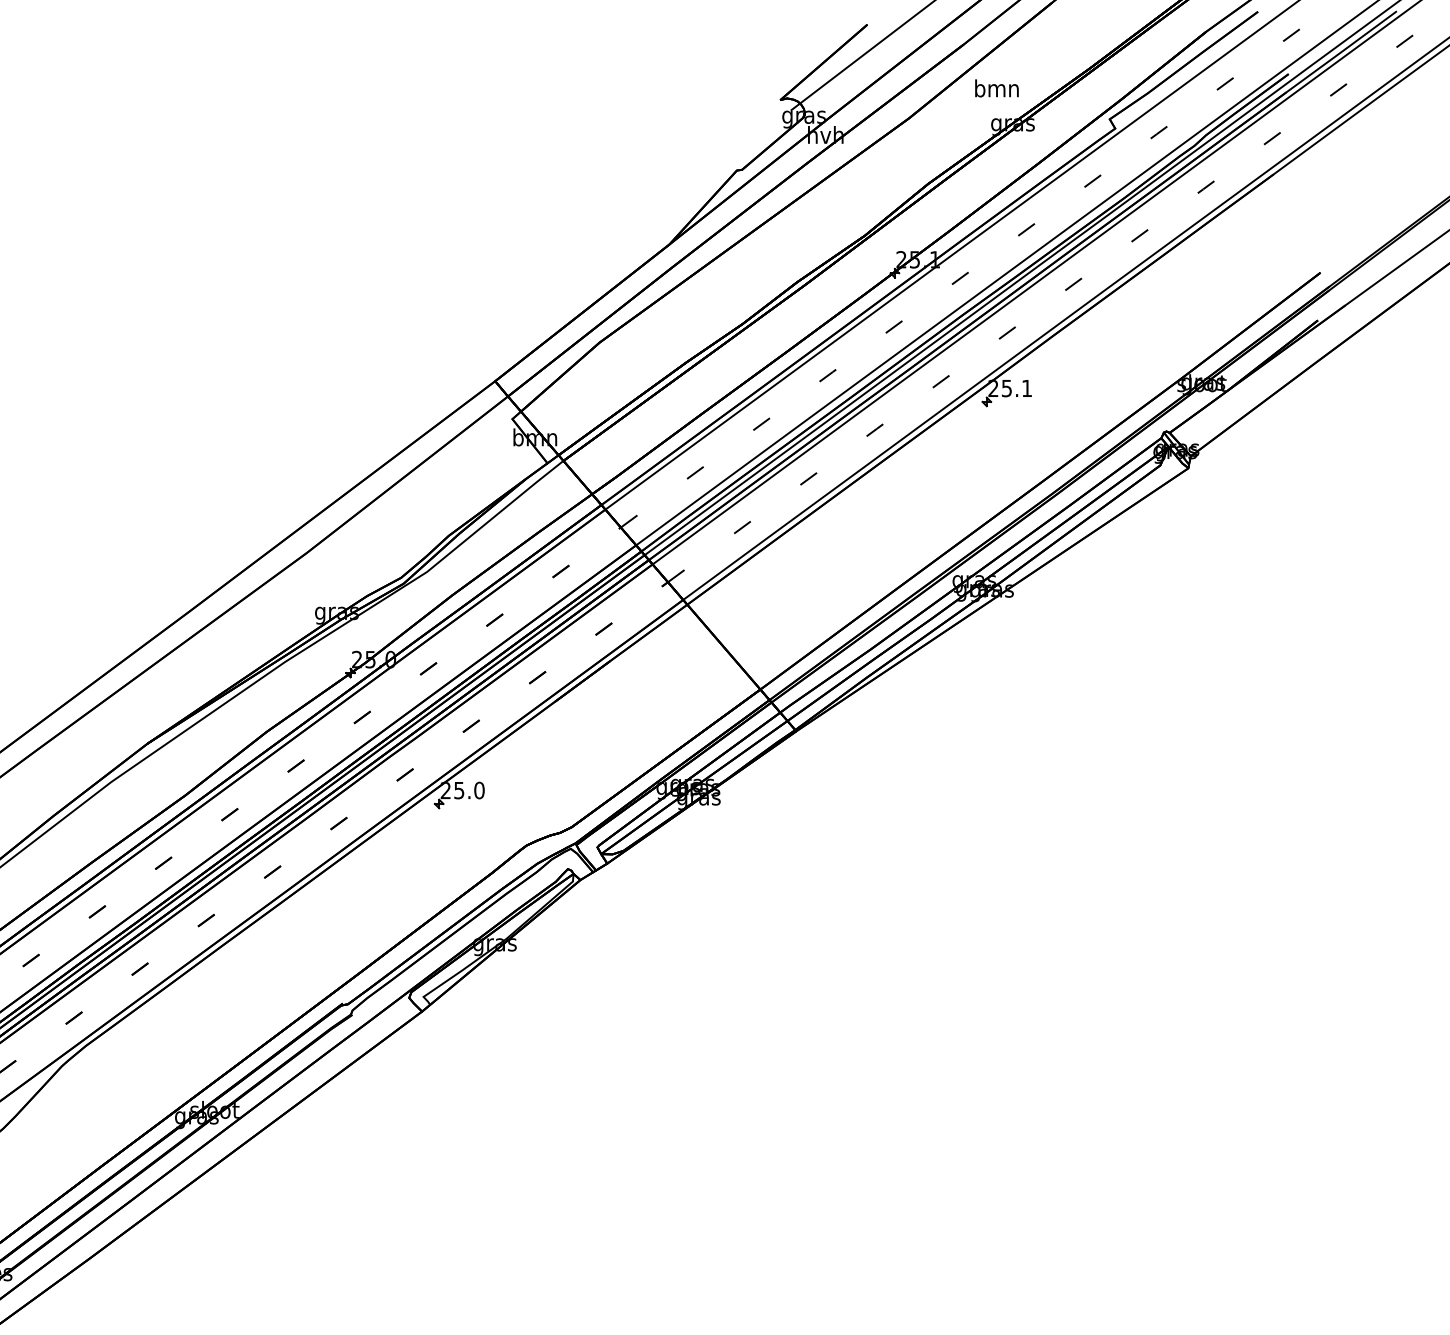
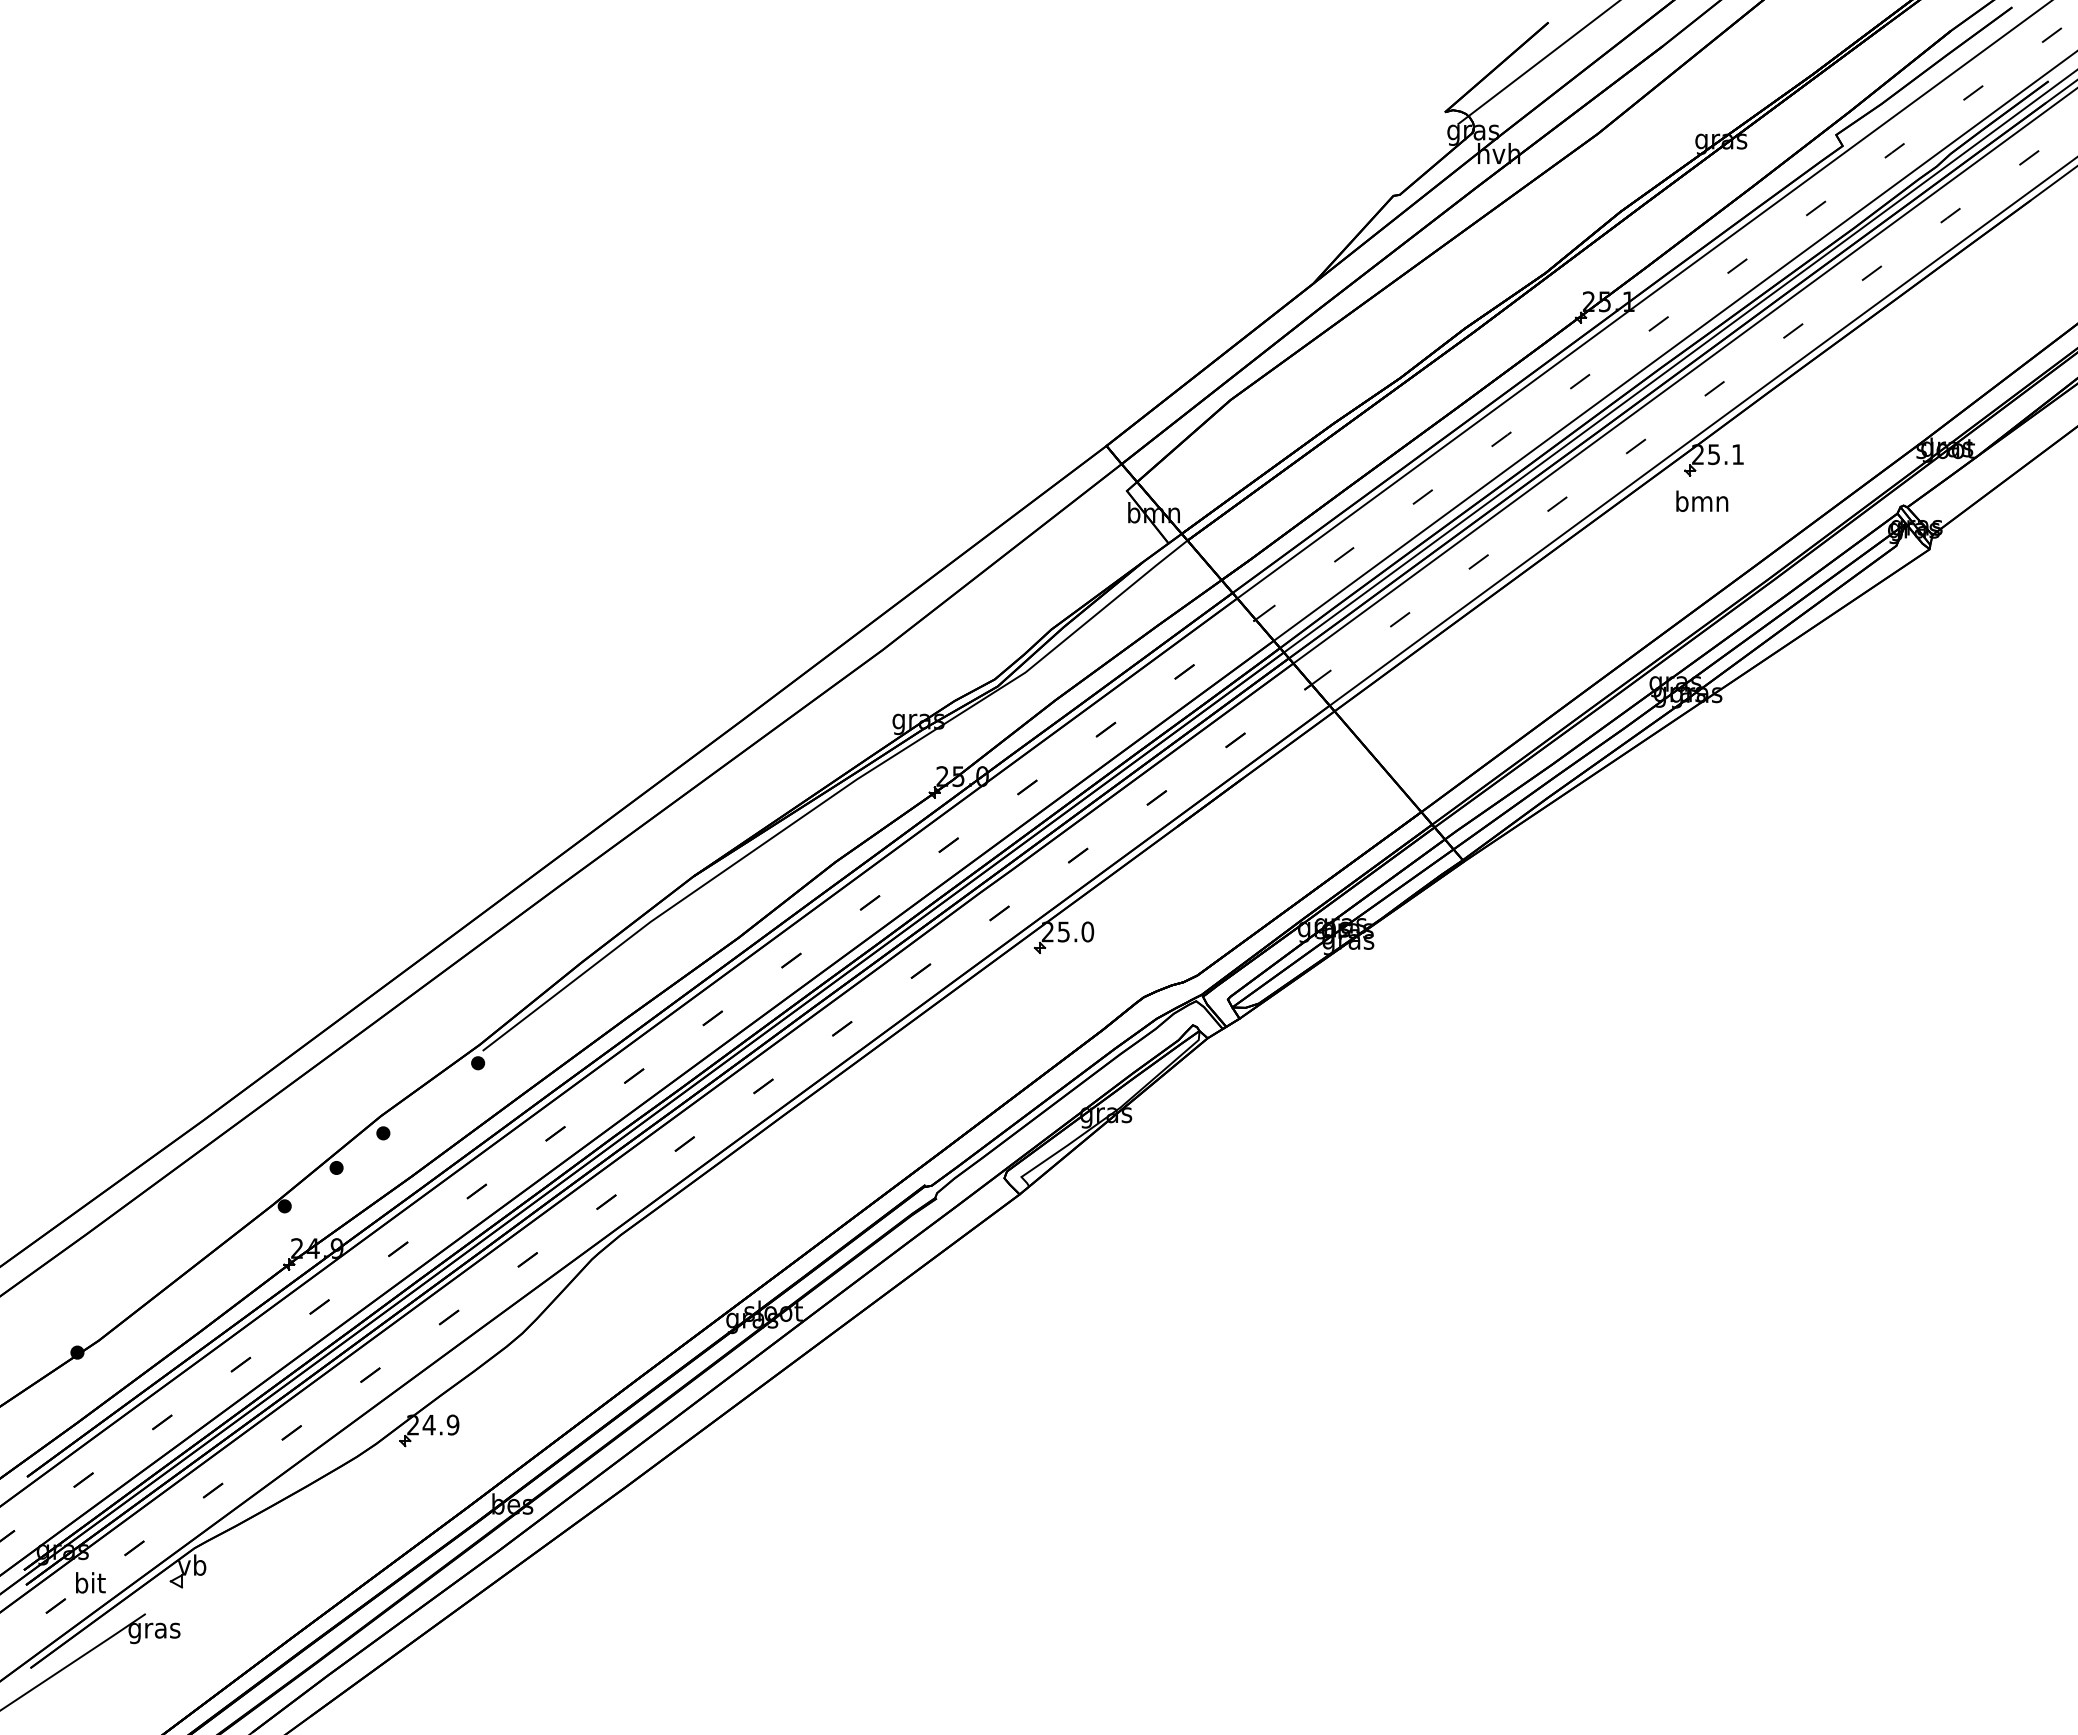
text: (997, 87) -> (1702, 500), moved

